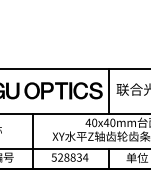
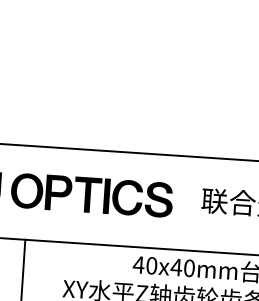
line: (108, 91) -> (184, 202), removed

